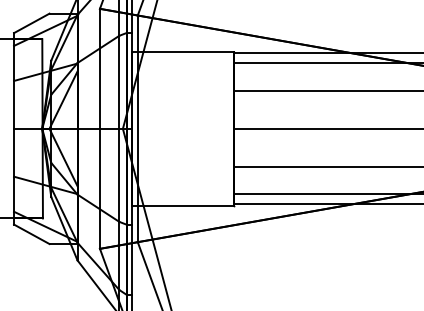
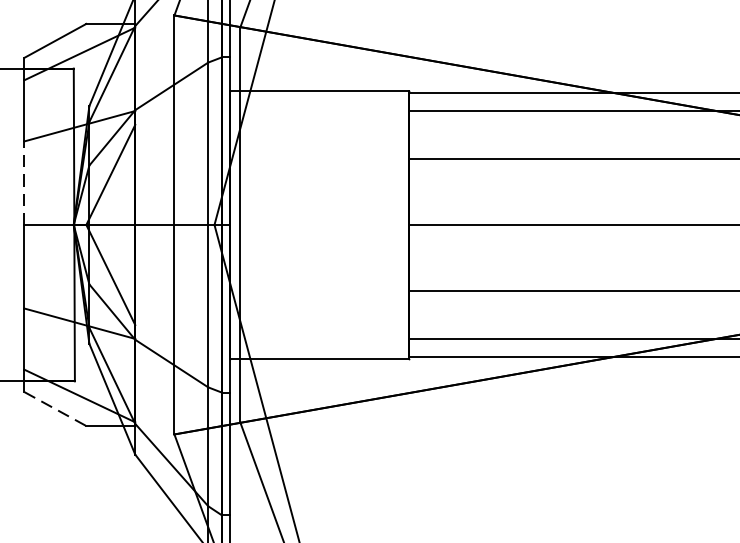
line: (14, 104) -> (25, 182), solid -> dashed
line: (32, 234) -> (56, 409), solid -> dashed

